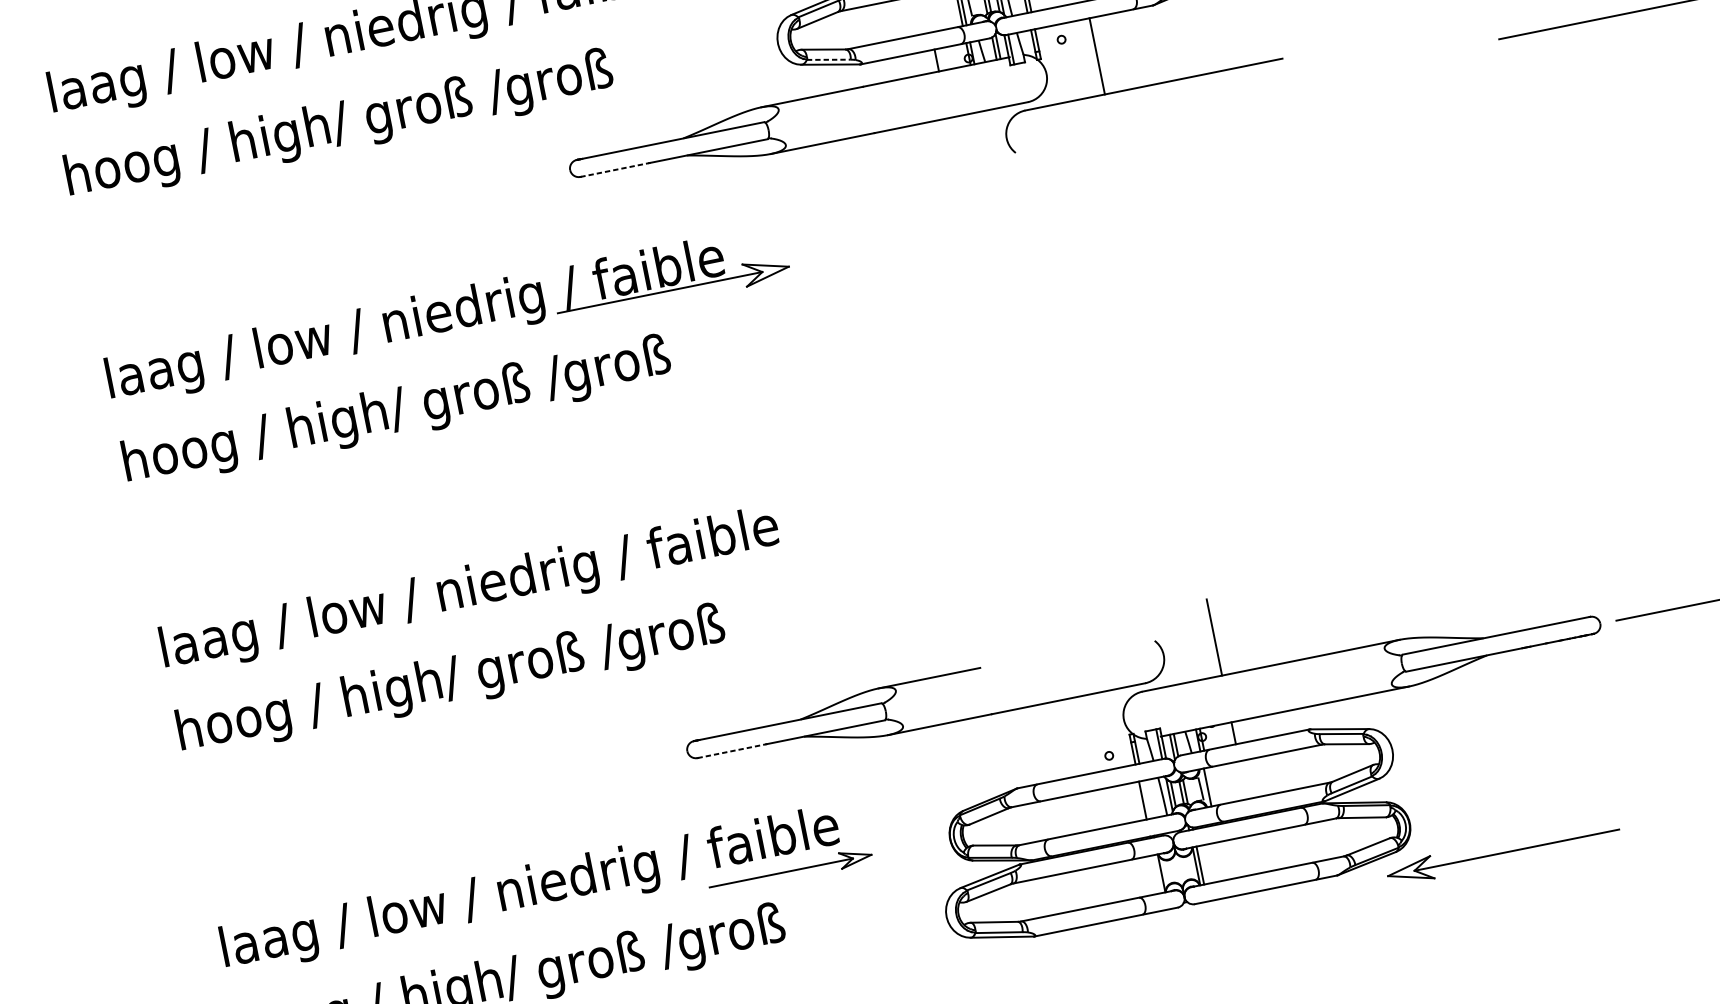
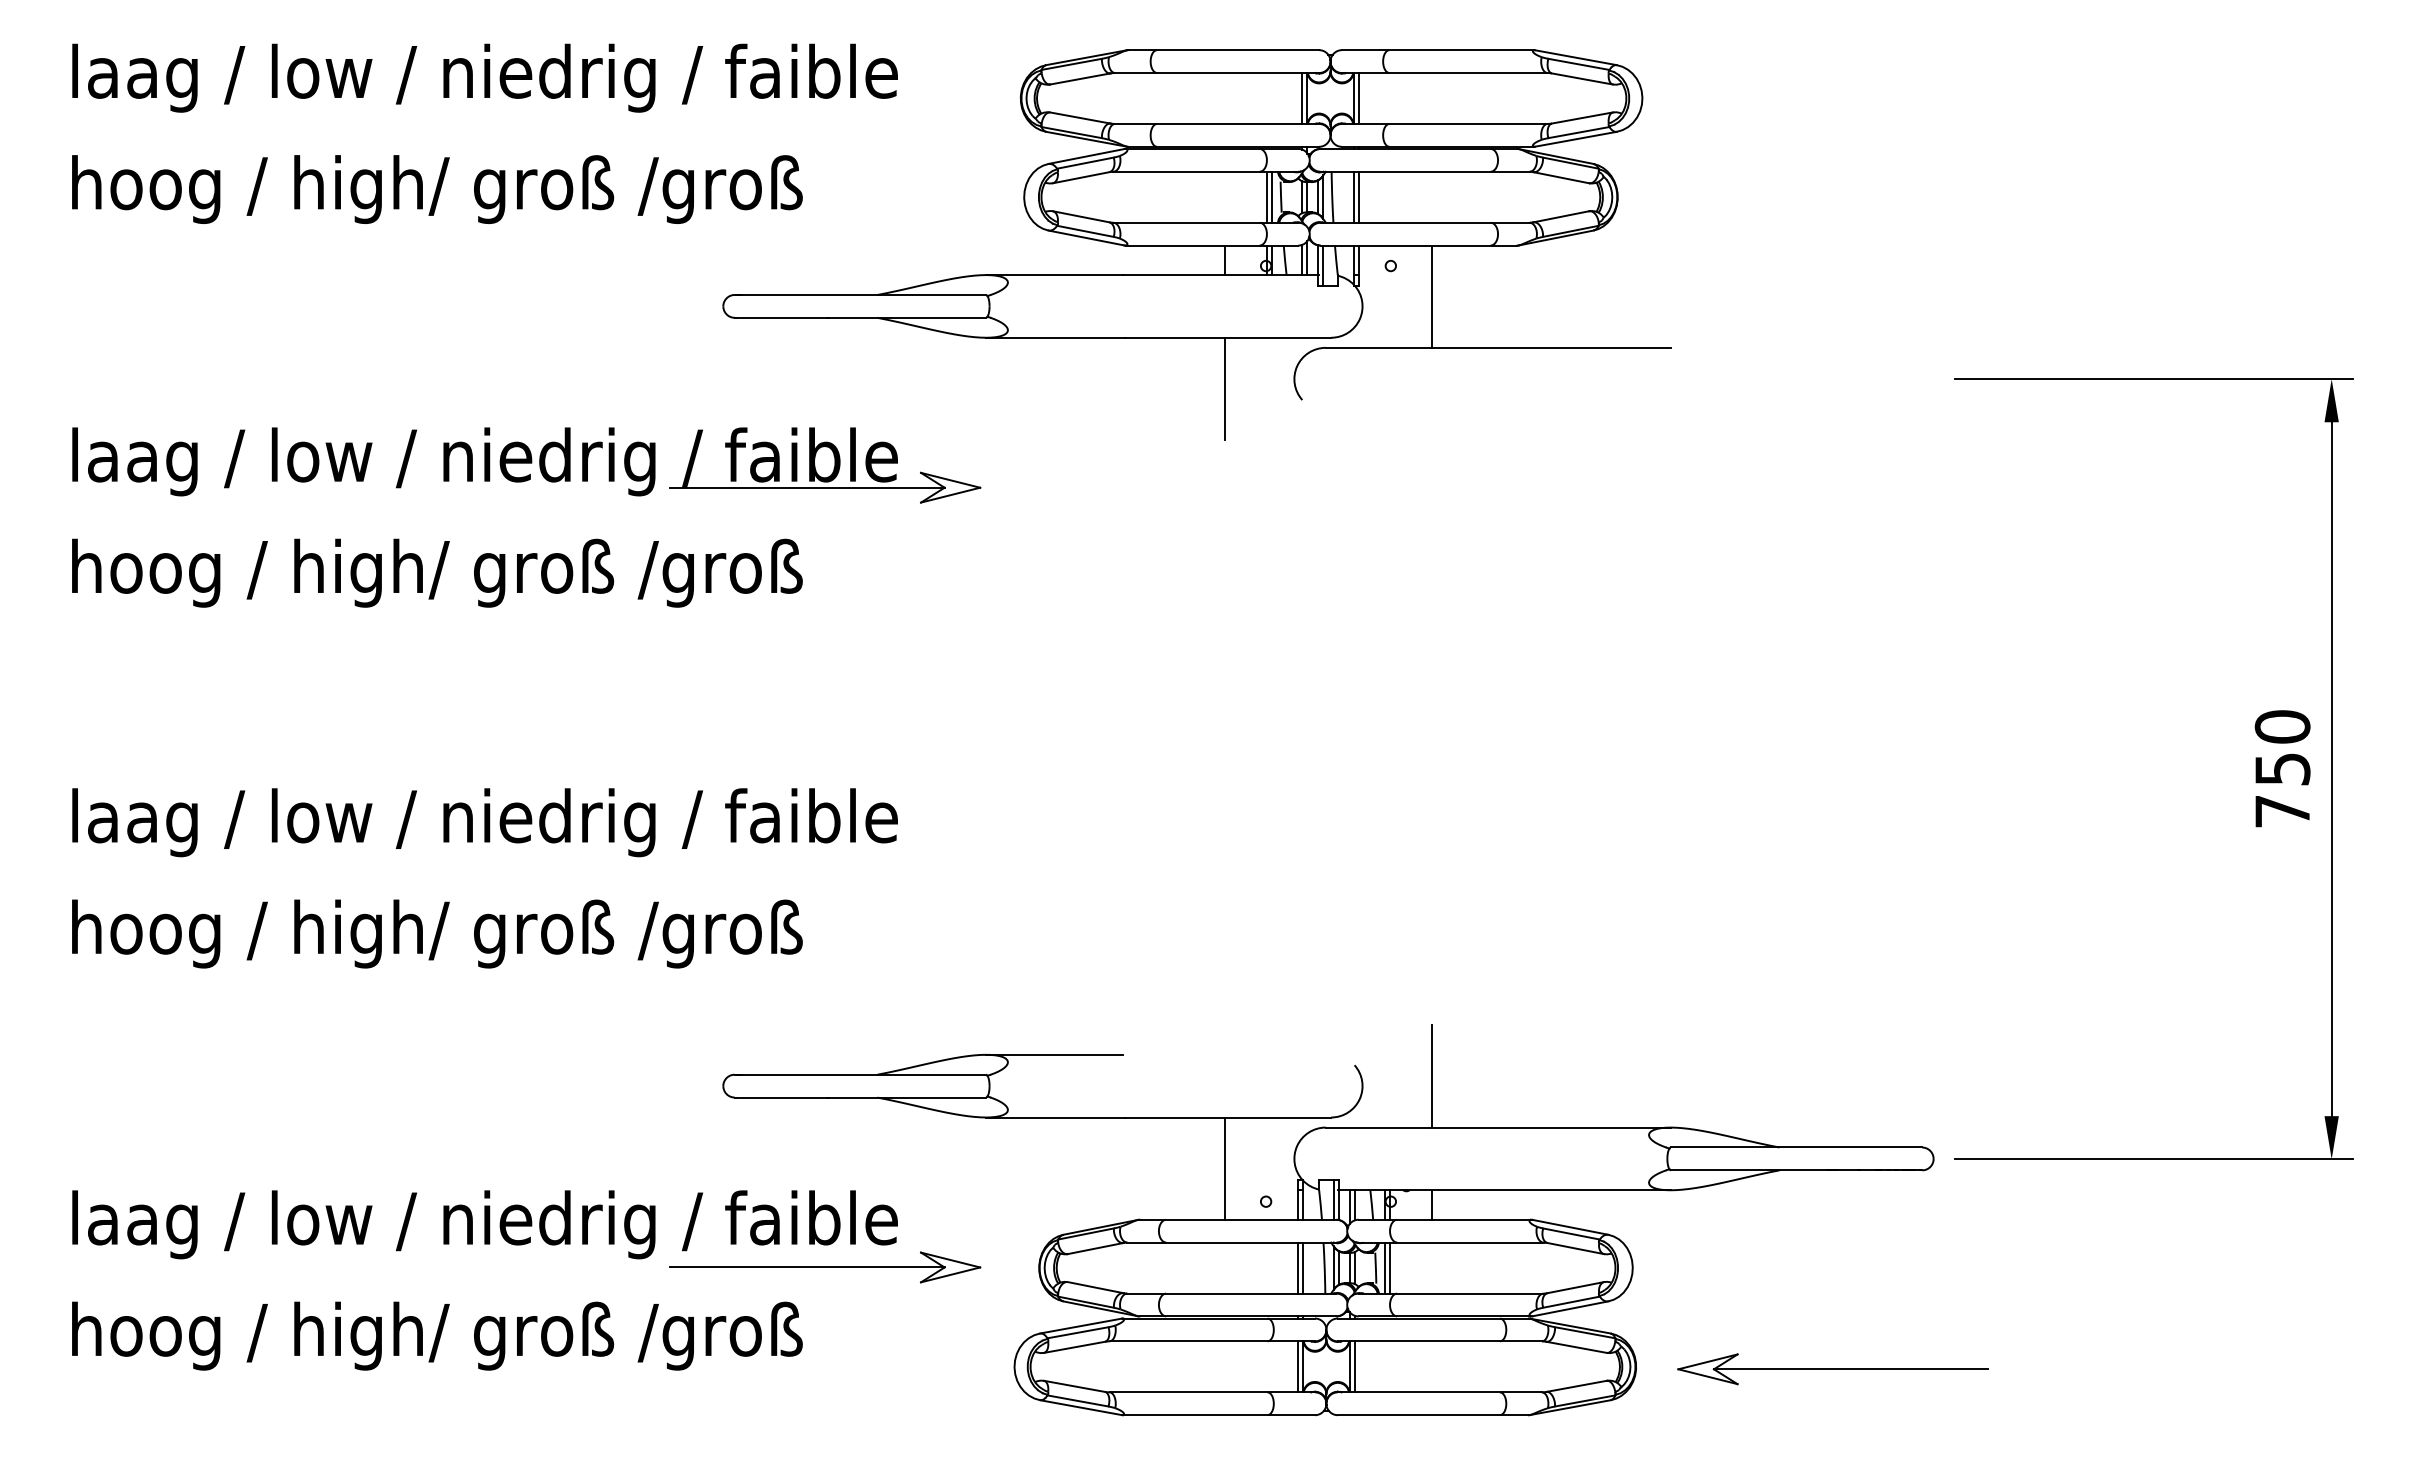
line: (828, 59) -> (1085, 231), dashed -> solid
line: (956, 156) -> (1224, 388), added
line: (615, 169) -> (782, 317), dashed -> solid
line: (1073, 737) -> (1224, 1168), added
line: (733, 750) -> (782, 1097), dashed -> solid
line: (1211, 786) -> (1389, 1267), added
line: (1147, 799) -> (1303, 1267), added
part: (1503, 853) -> (1832, 1369), moved
part: (790, 871) -> (825, 1267), size x1.43
line: (1157, 873) -> (1297, 1366), added

